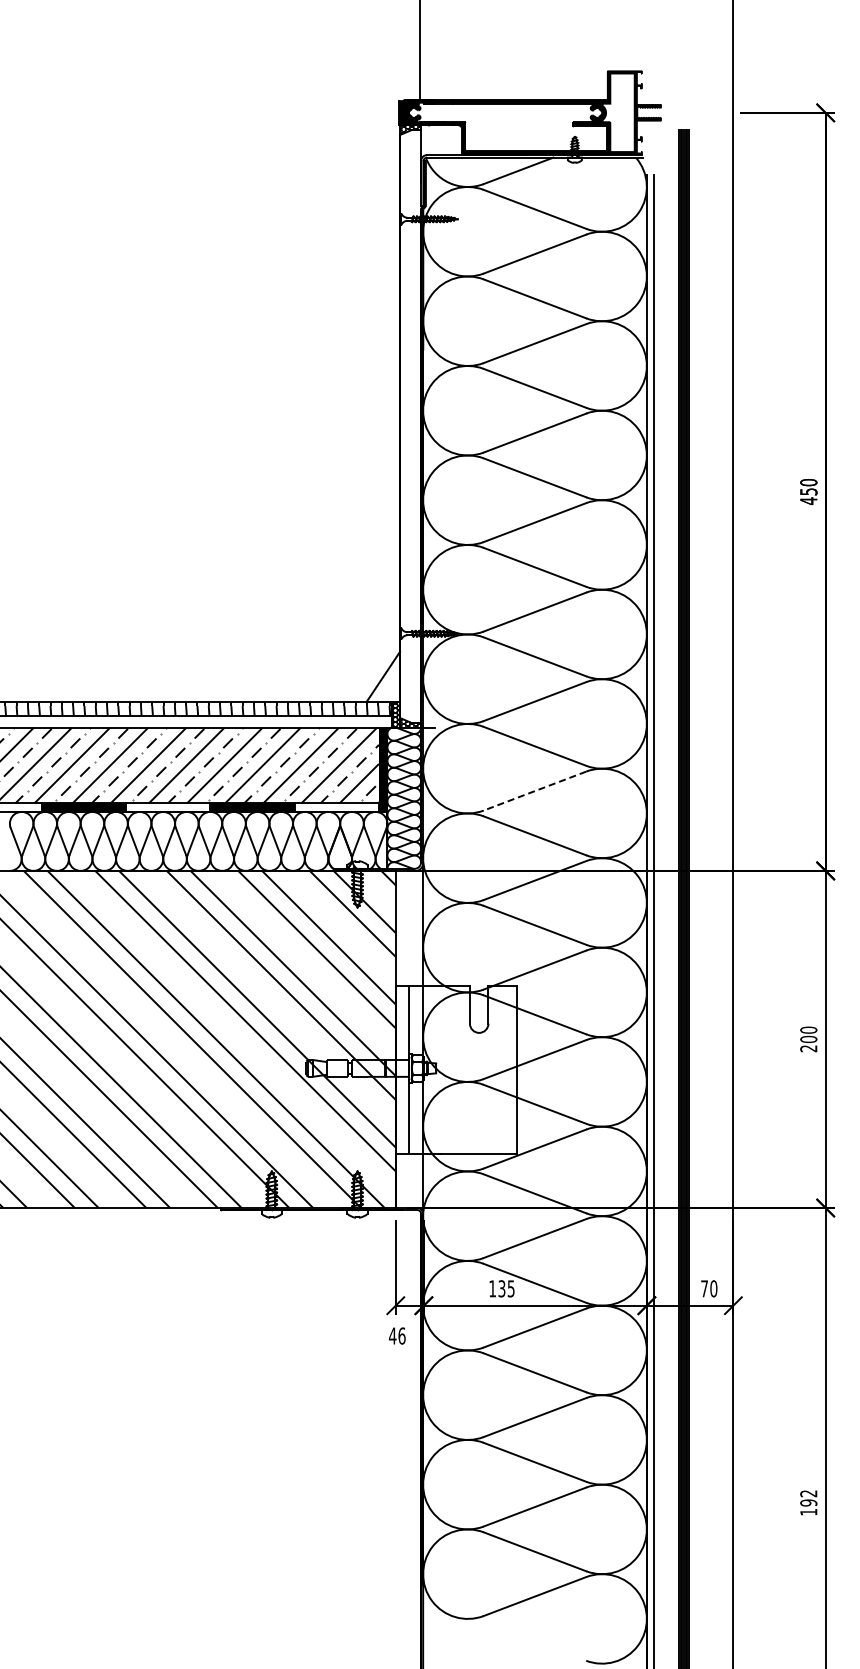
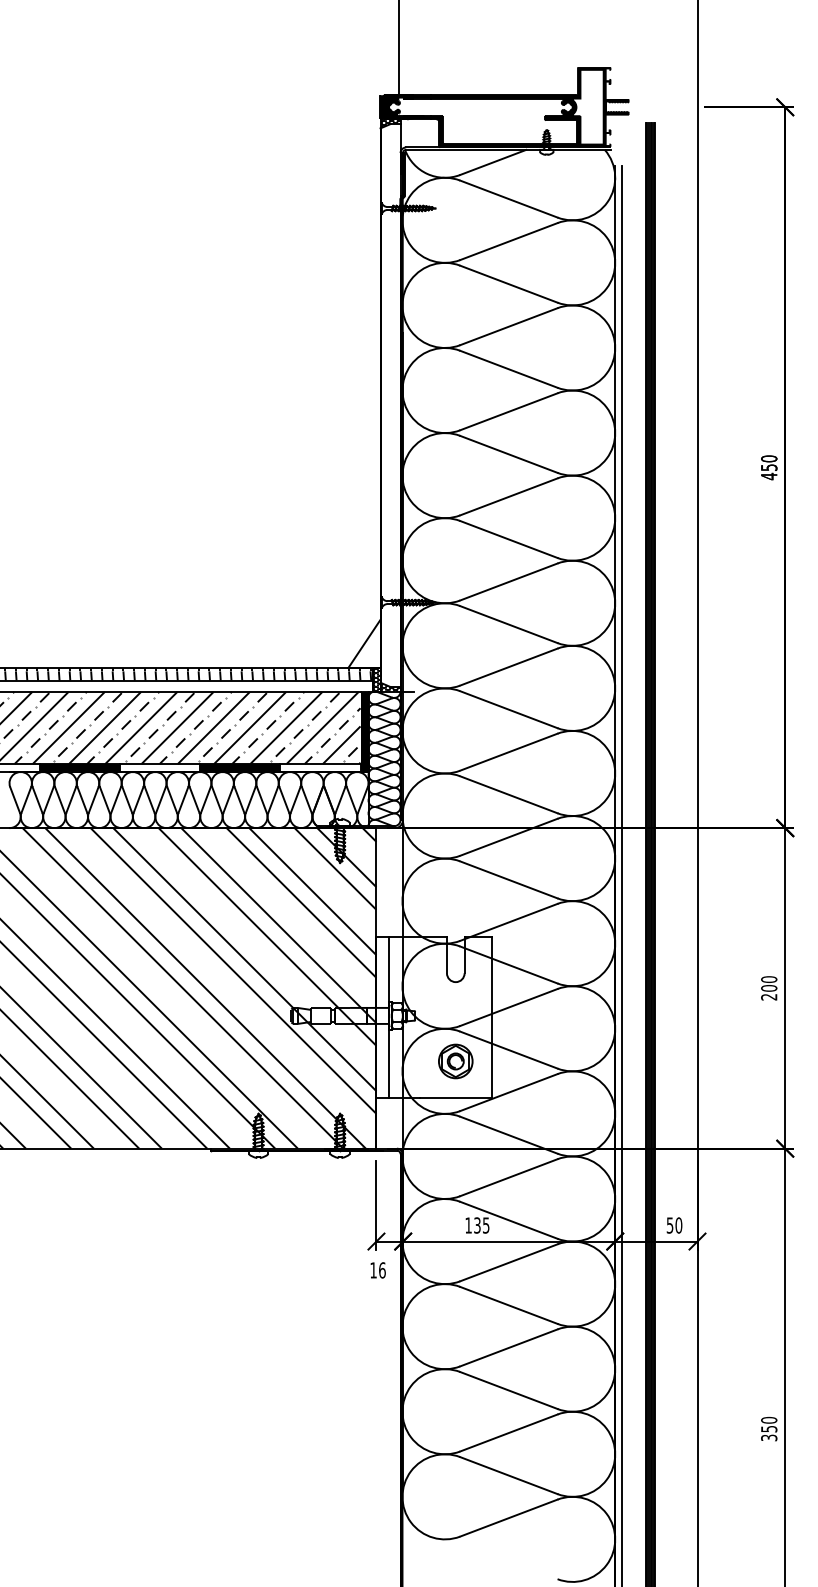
line: (535, 791) -> (509, 752), dashed -> solid
part: (478, 1115) -> (455, 1060), added
text: (704, 1288) -> (670, 1225), 70 -> 50
text: (392, 1335) -> (373, 1269), 46 -> 16
text: (808, 1502) -> (768, 1428), 192 -> 350

